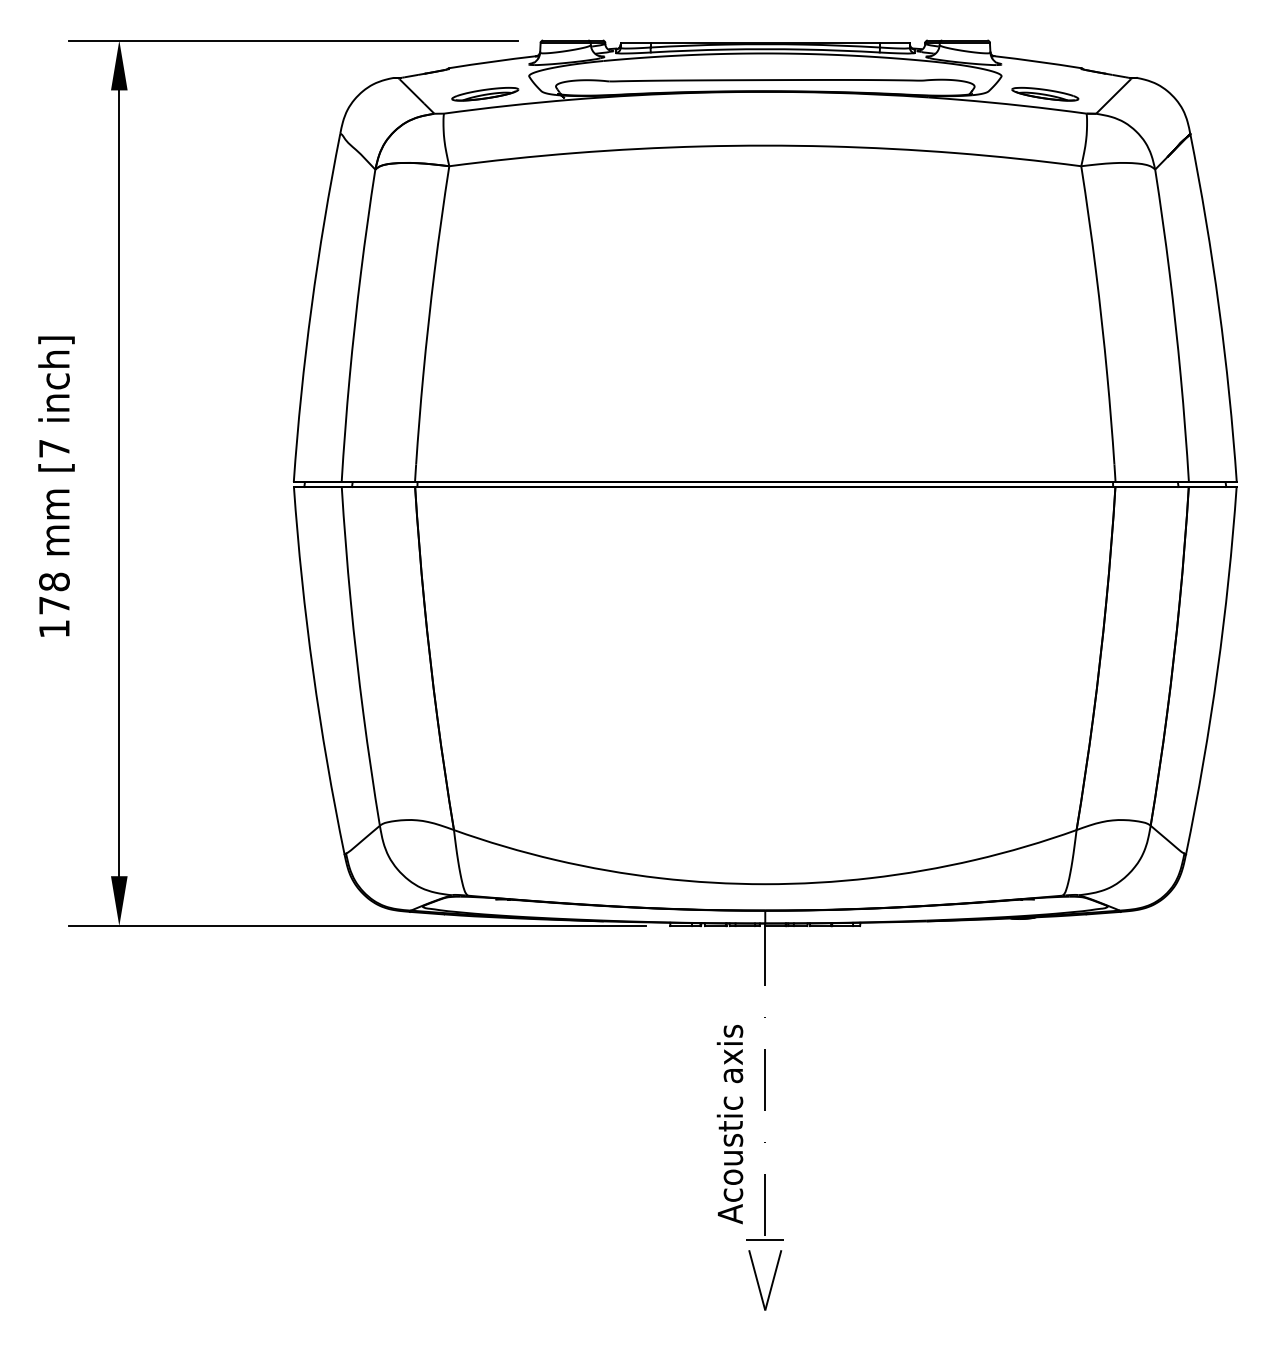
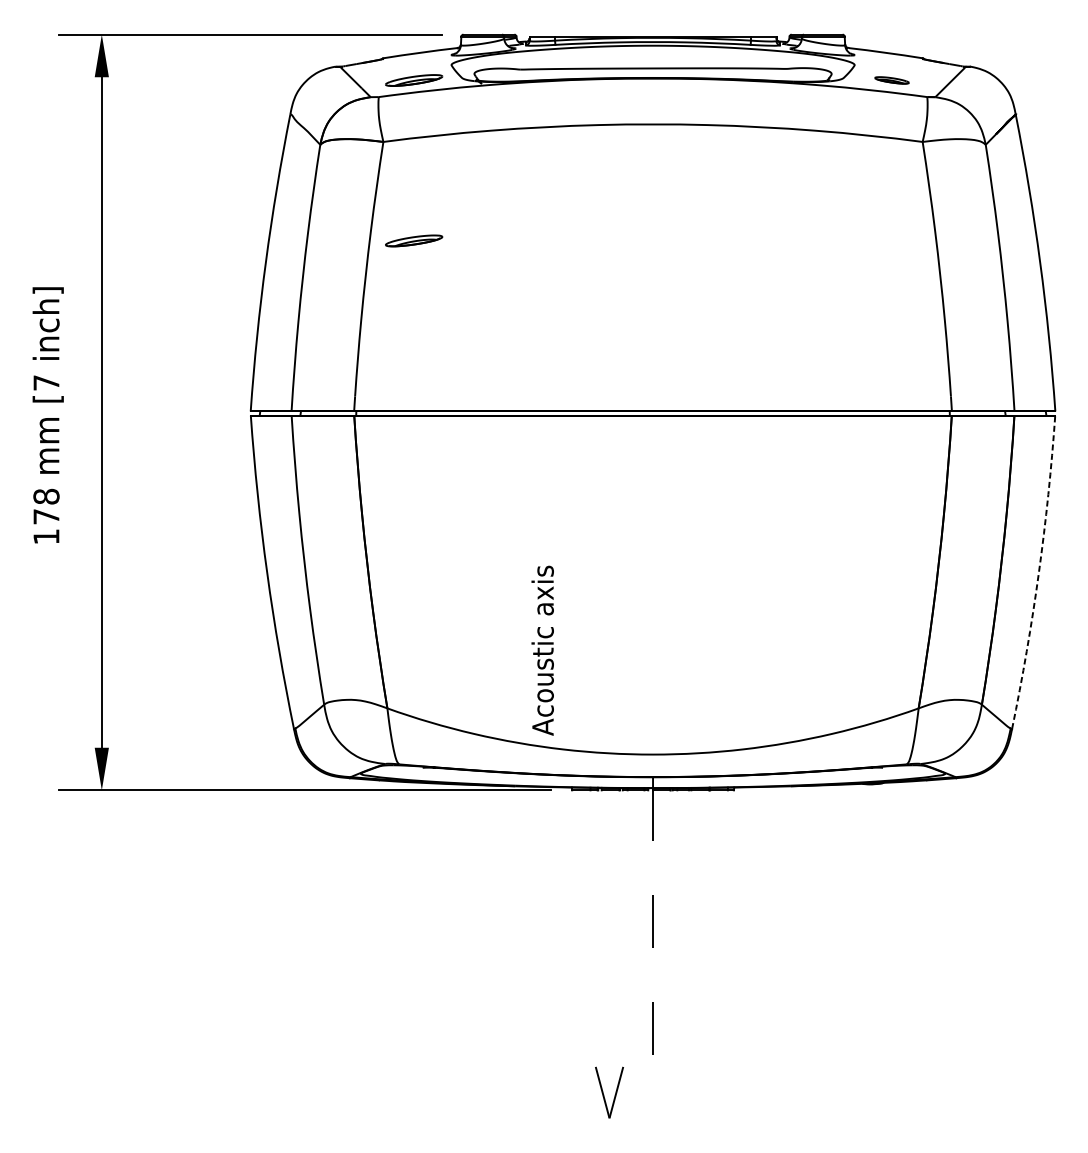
part: (1045, 93) -> (892, 79), size x0.6
part: (485, 281) -> (414, 240), added
arc: (1217, 671) -> (1038, 573), solid -> dashed
text: (729, 1124) -> (542, 650), moved
line: (765, 1240) -> (653, 1058), removed
part: (771, 1282) -> (614, 1094), moved

